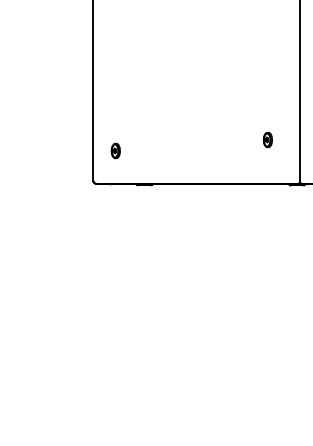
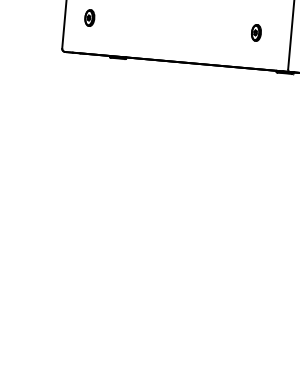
part: (267, 140) -> (255, 33), moved

